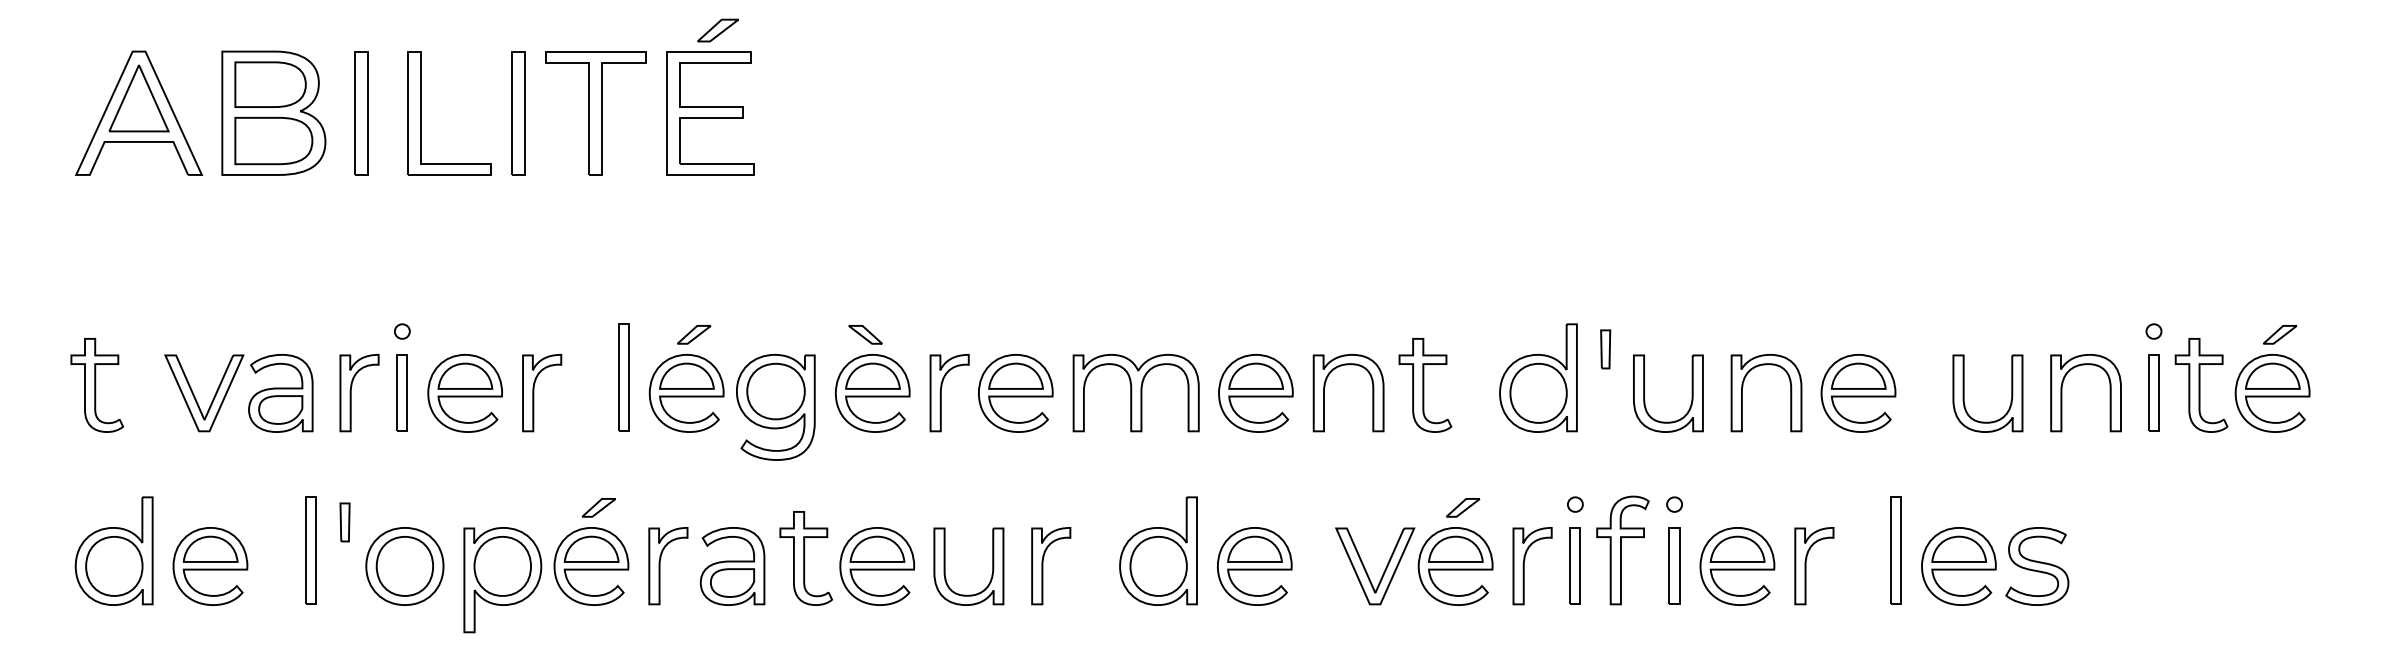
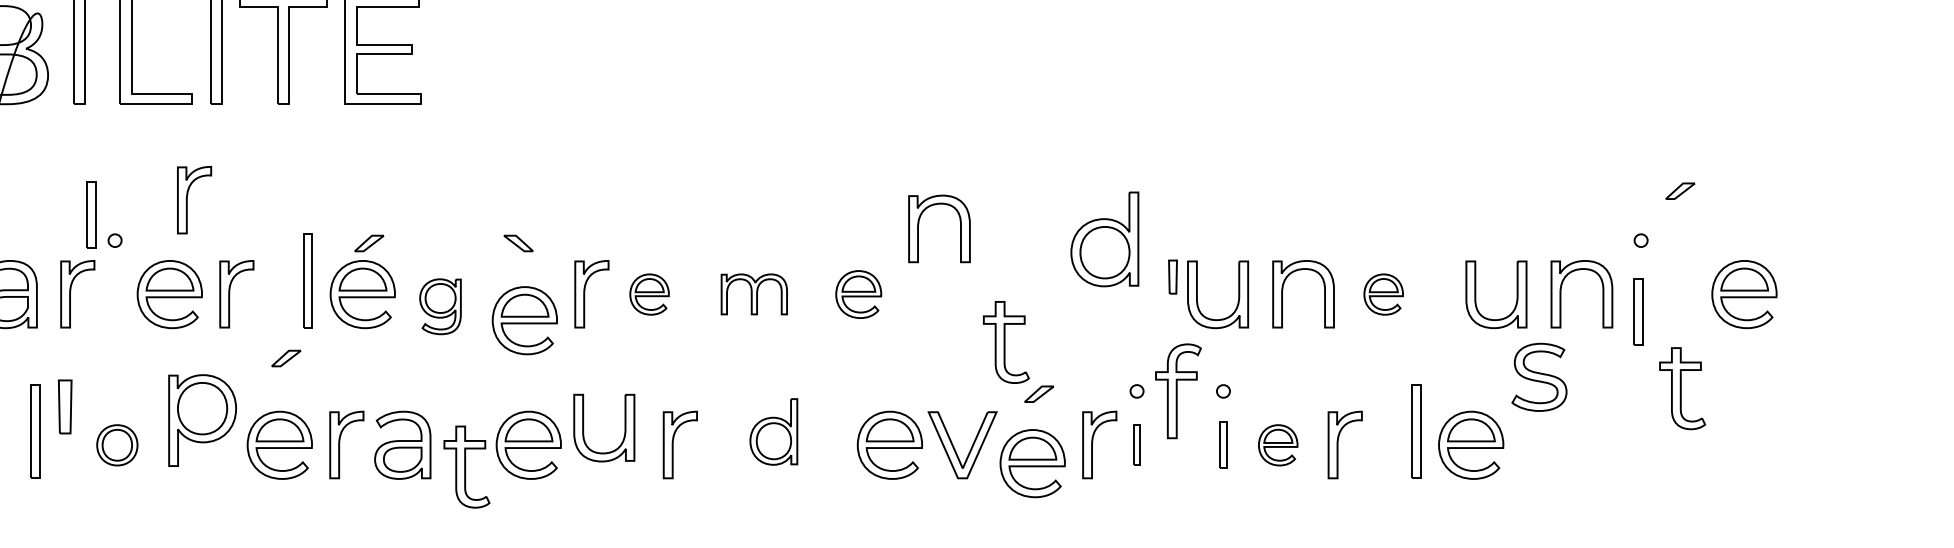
part: (485, 285) -> (187, 200), added
part: (2280, 334) -> (1680, 190), moved
part: (1605, 349) -> (1172, 277), moved
part: (1538, 377) -> (1104, 238), moved
part: (1425, 385) -> (1006, 342), moved
part: (2201, 385) -> (1682, 388), moved
part: (1325, 387) -> (919, 224), moved
part: (401, 392) -> (90, 214), moved
part: (2153, 392) -> (1638, 311), moved
part: (872, 393) -> (524, 320), moved
part: (1015, 393) -> (649, 294), size x0.6
part: (1135, 393) -> (753, 294), size x0.6
part: (1255, 393) -> (858, 294), size x0.7
part: (1858, 393) -> (1383, 294), size x0.6
part: (775, 407) -> (440, 306), size x0.6
part: (598, 507) -> (285, 358), moved
part: (344, 522) -> (64, 407), size x1.6
part: (1158, 550) -> (773, 431), size x0.7
part: (1622, 550) -> (1178, 391), moved
part: (805, 558) -> (466, 467), moved
part: (1574, 565) -> (1136, 444), size x0.6
part: (1674, 565) -> (1223, 444), size x0.7
part: (404, 566) -> (116, 445), size x0.6
part: (945, 566) -> (583, 427), moved
part: (1254, 566) -> (889, 445), moved
part: (1455, 566) -> (1032, 463), moved
part: (1737, 566) -> (1278, 445), size x0.6
part: (2037, 566) -> (1539, 377), moved
part: (502, 580) -> (202, 420), moved

